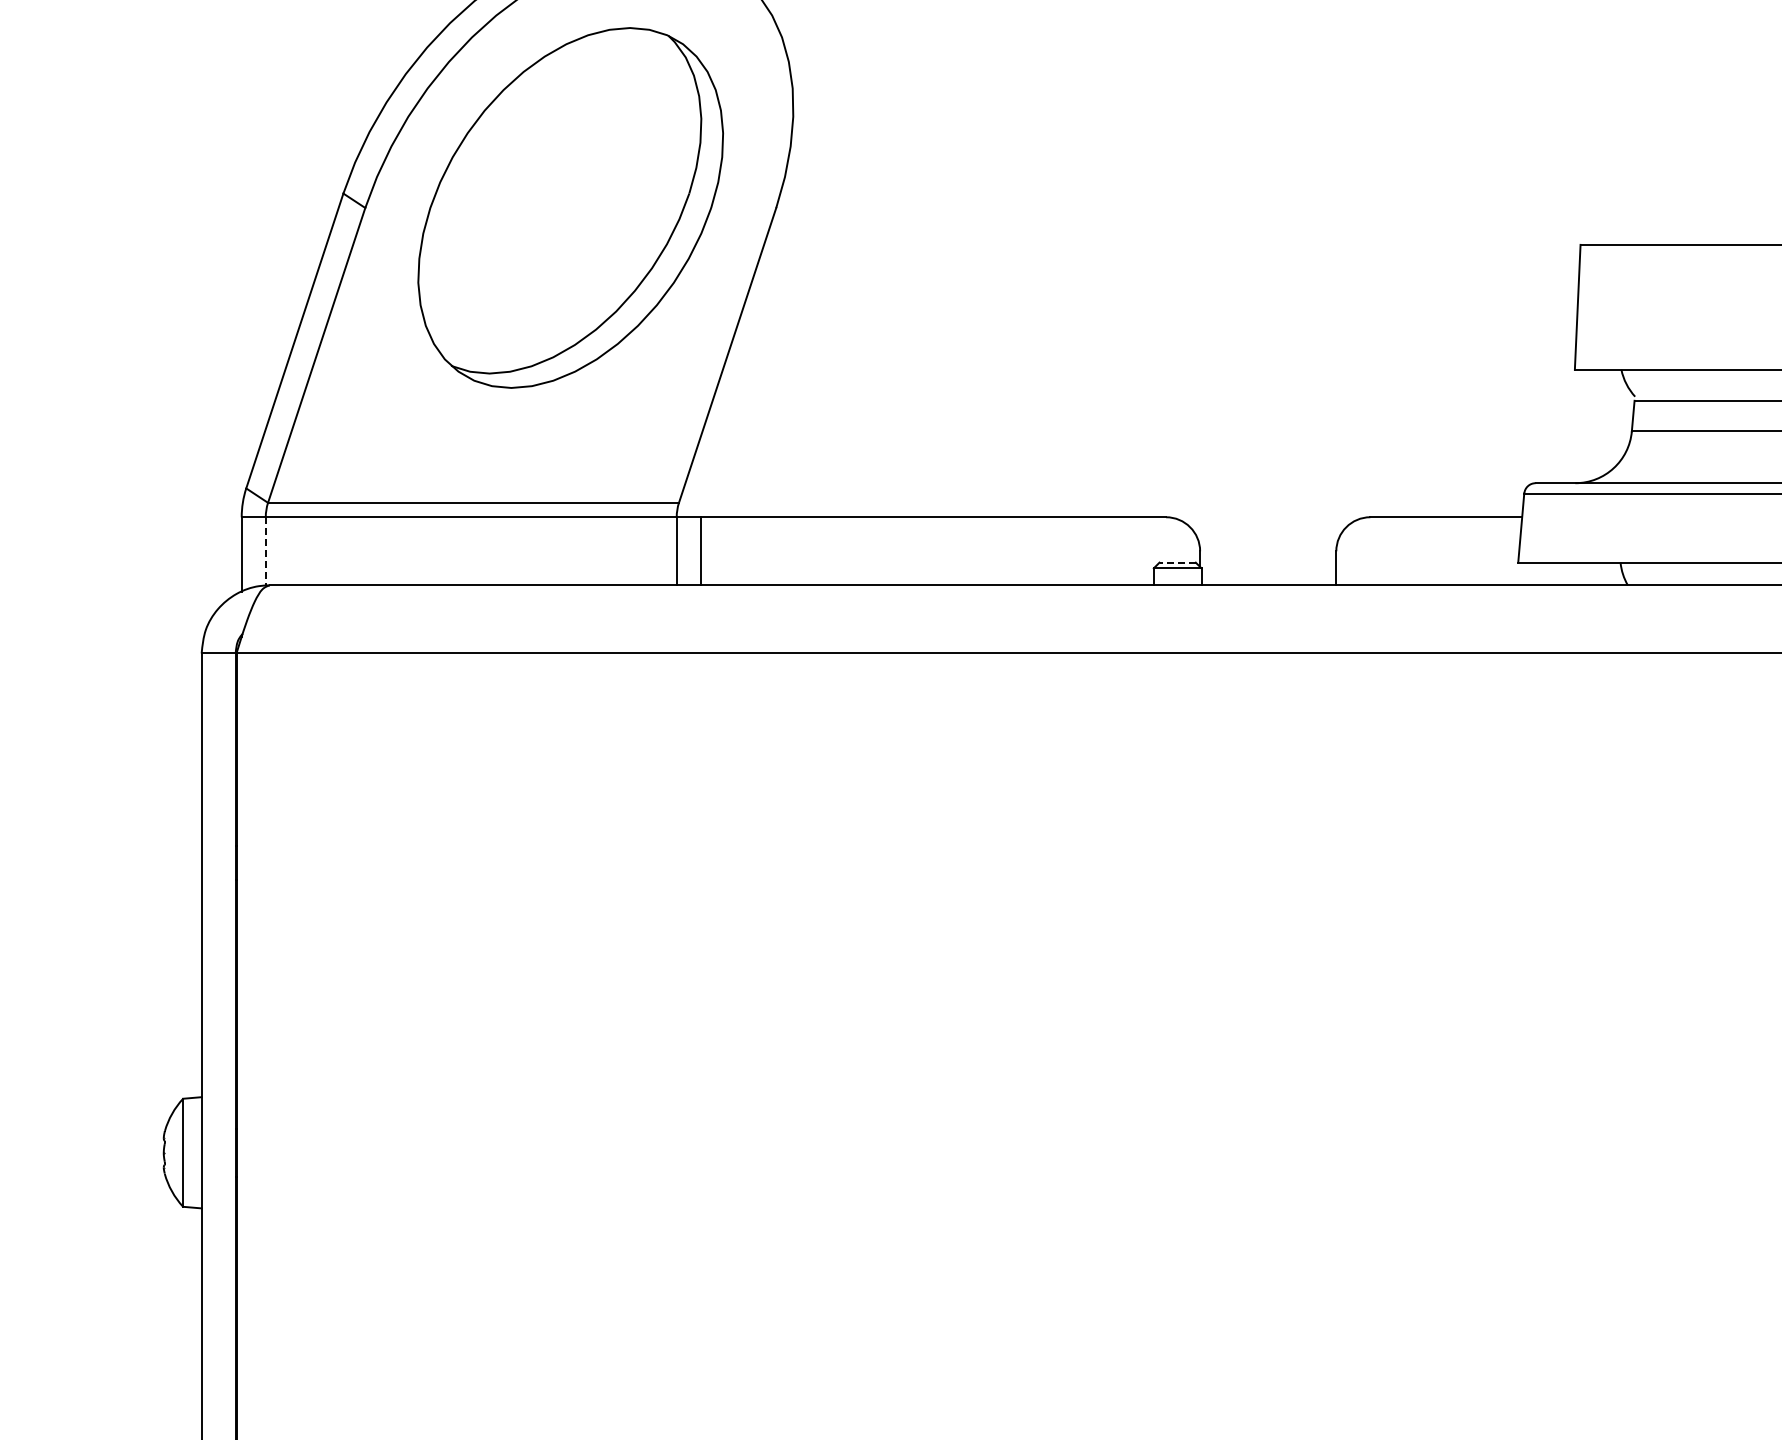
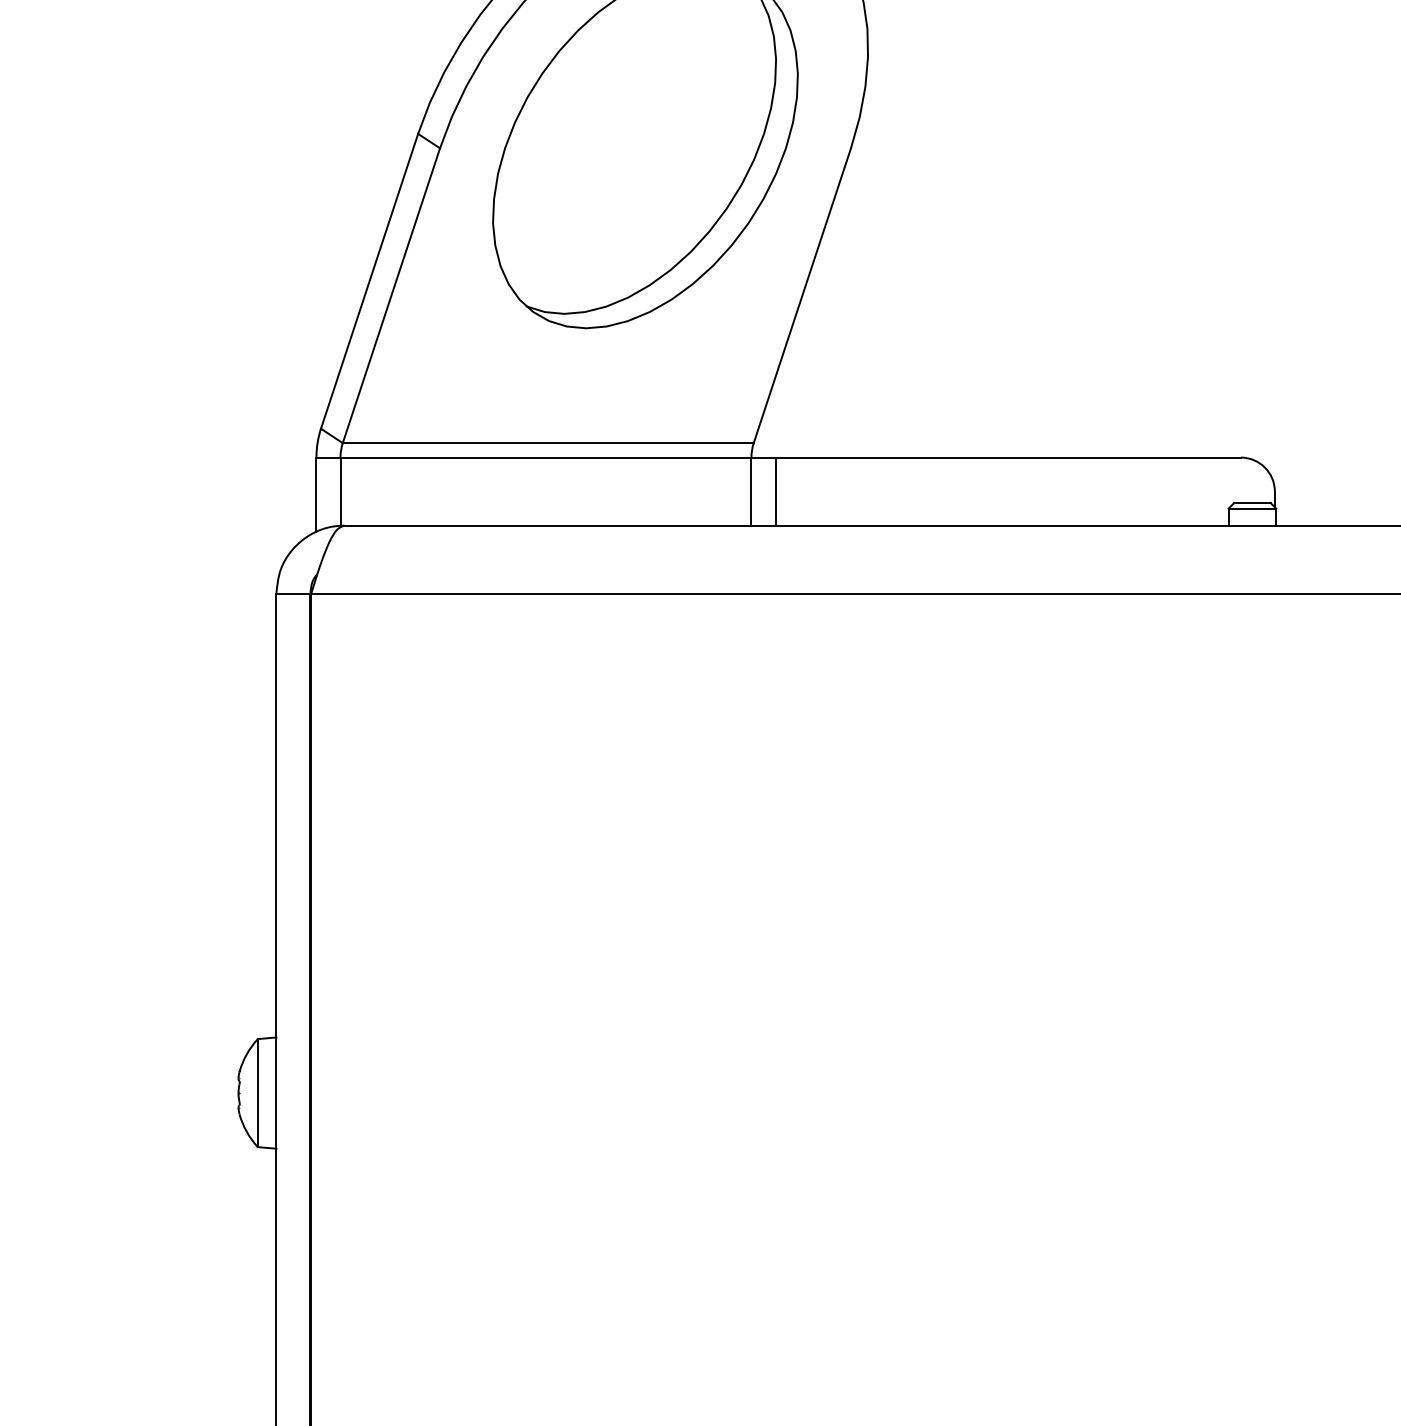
line: (265, 551) -> (340, 491), dashed -> solid
line: (1177, 562) -> (1252, 502), dashed -> solid

